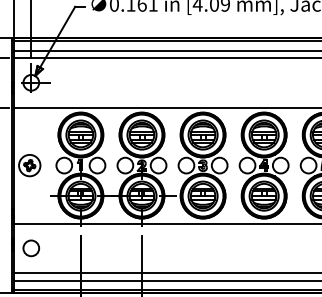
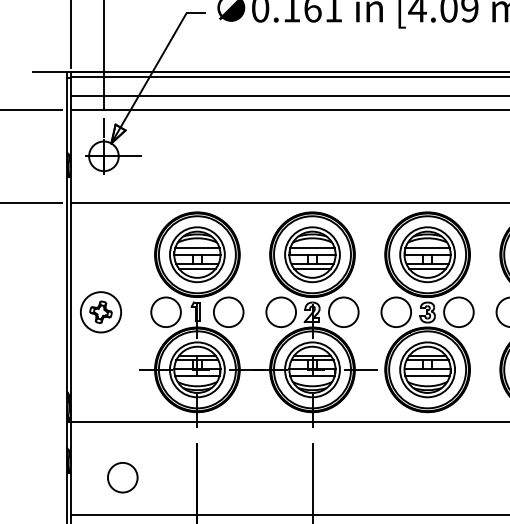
circle: (30, 248) -> (121, 477), moved

